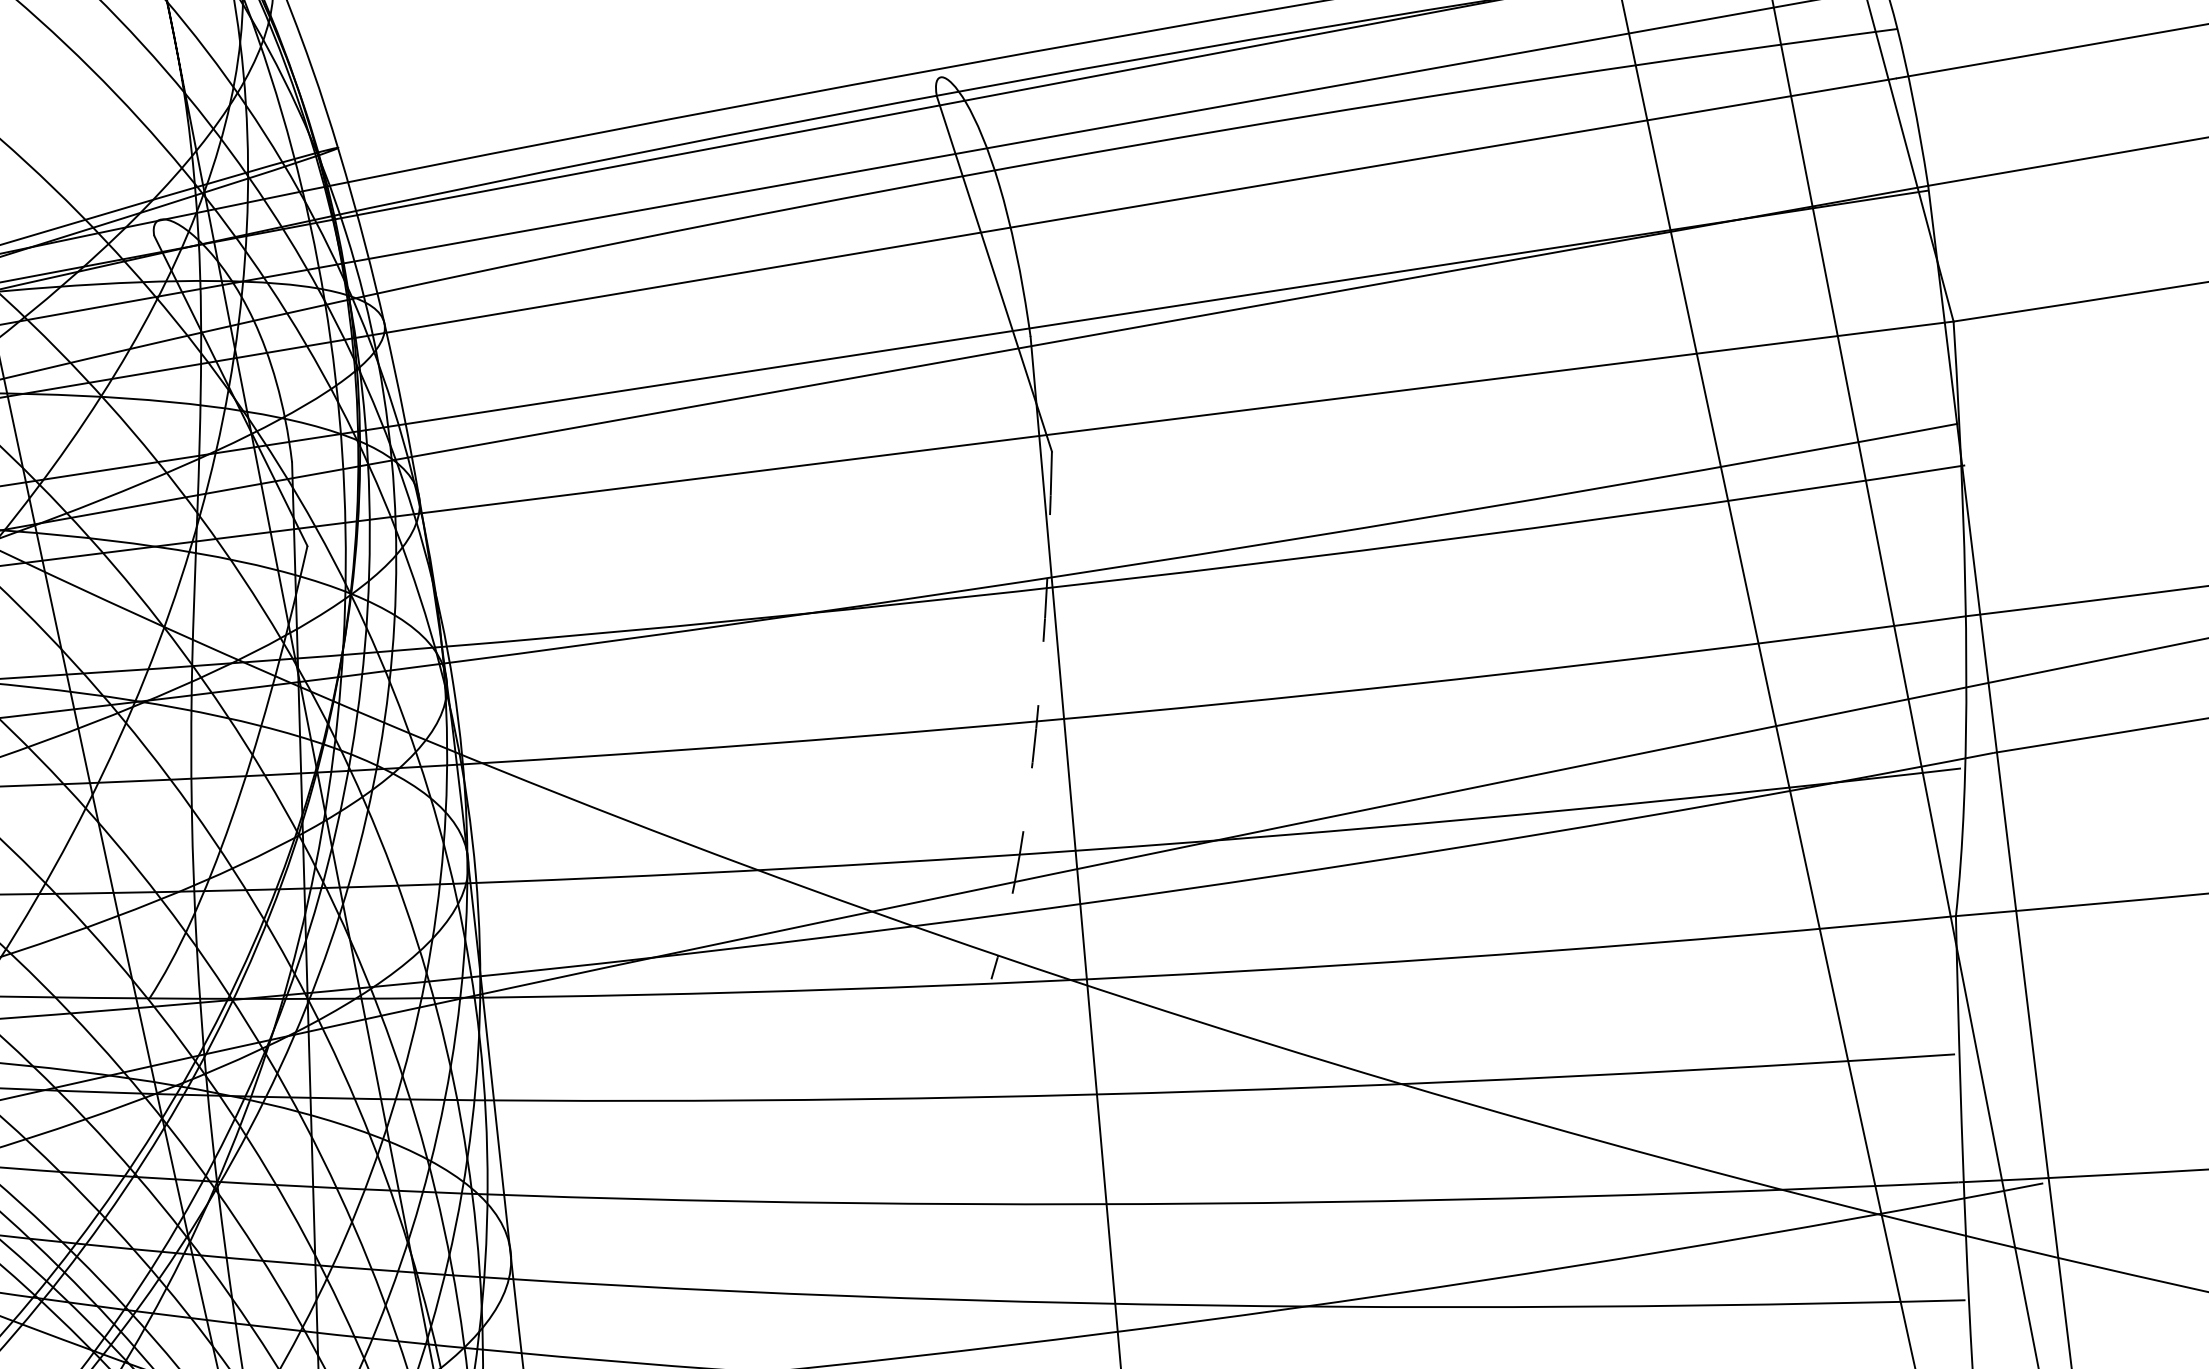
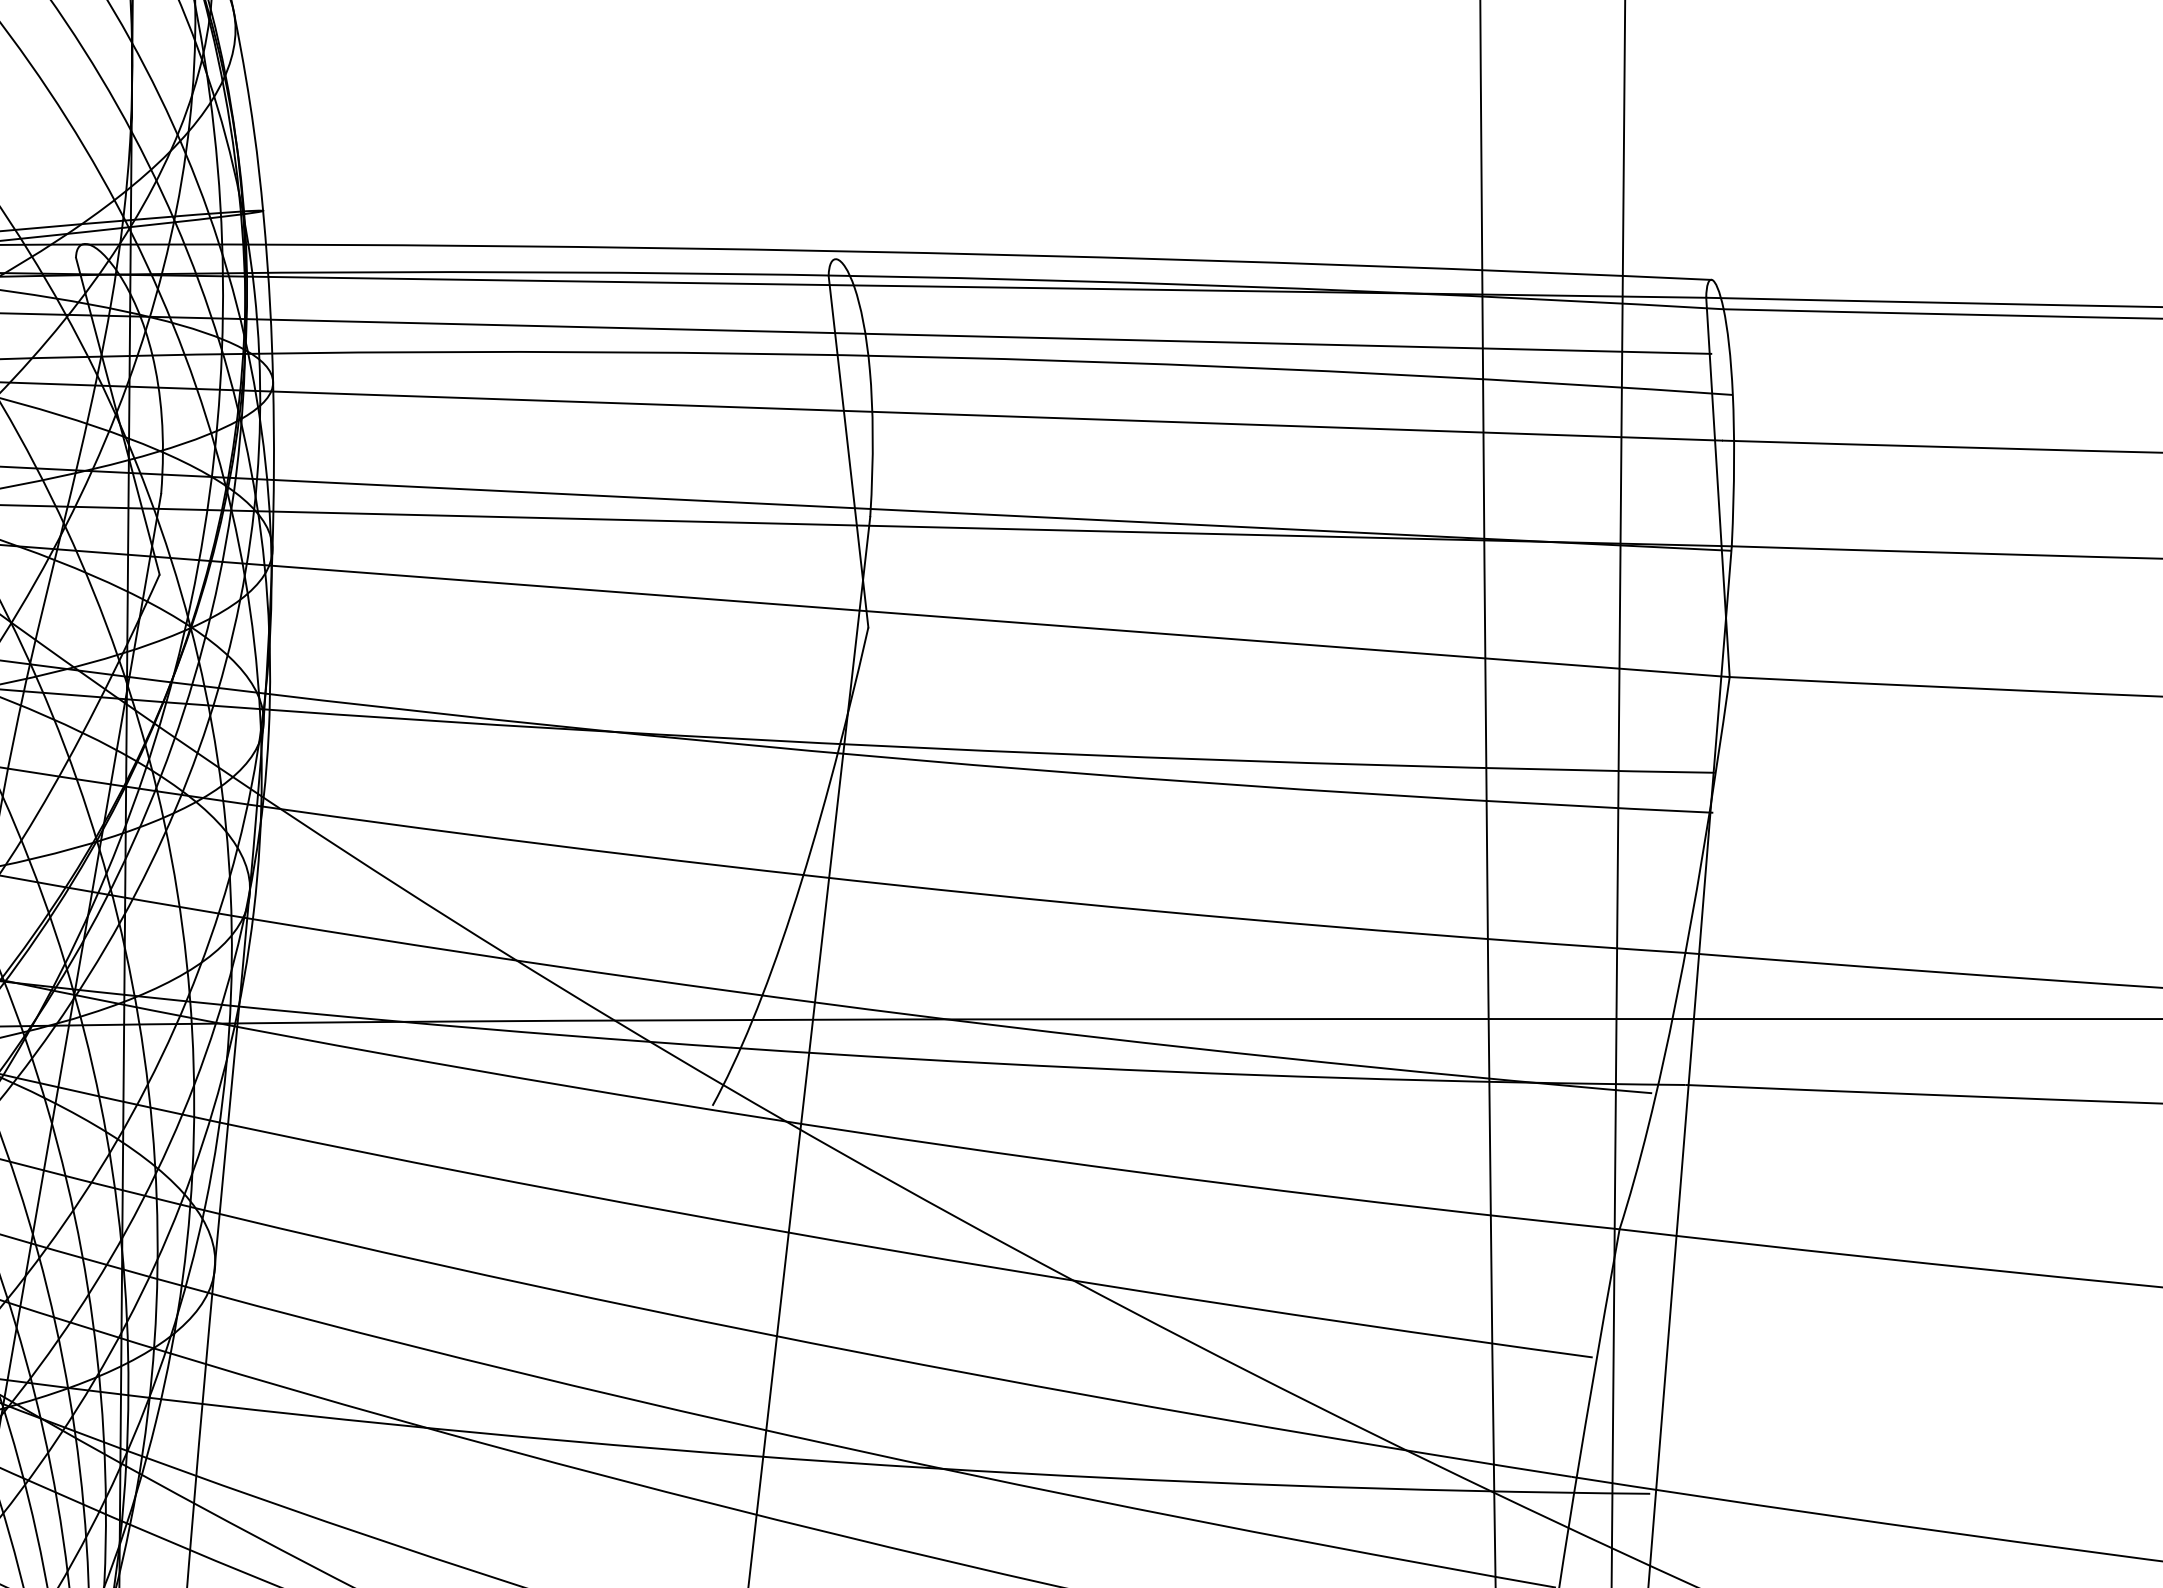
arc: (1037, 721) -> (803, 875), dashed -> solid

